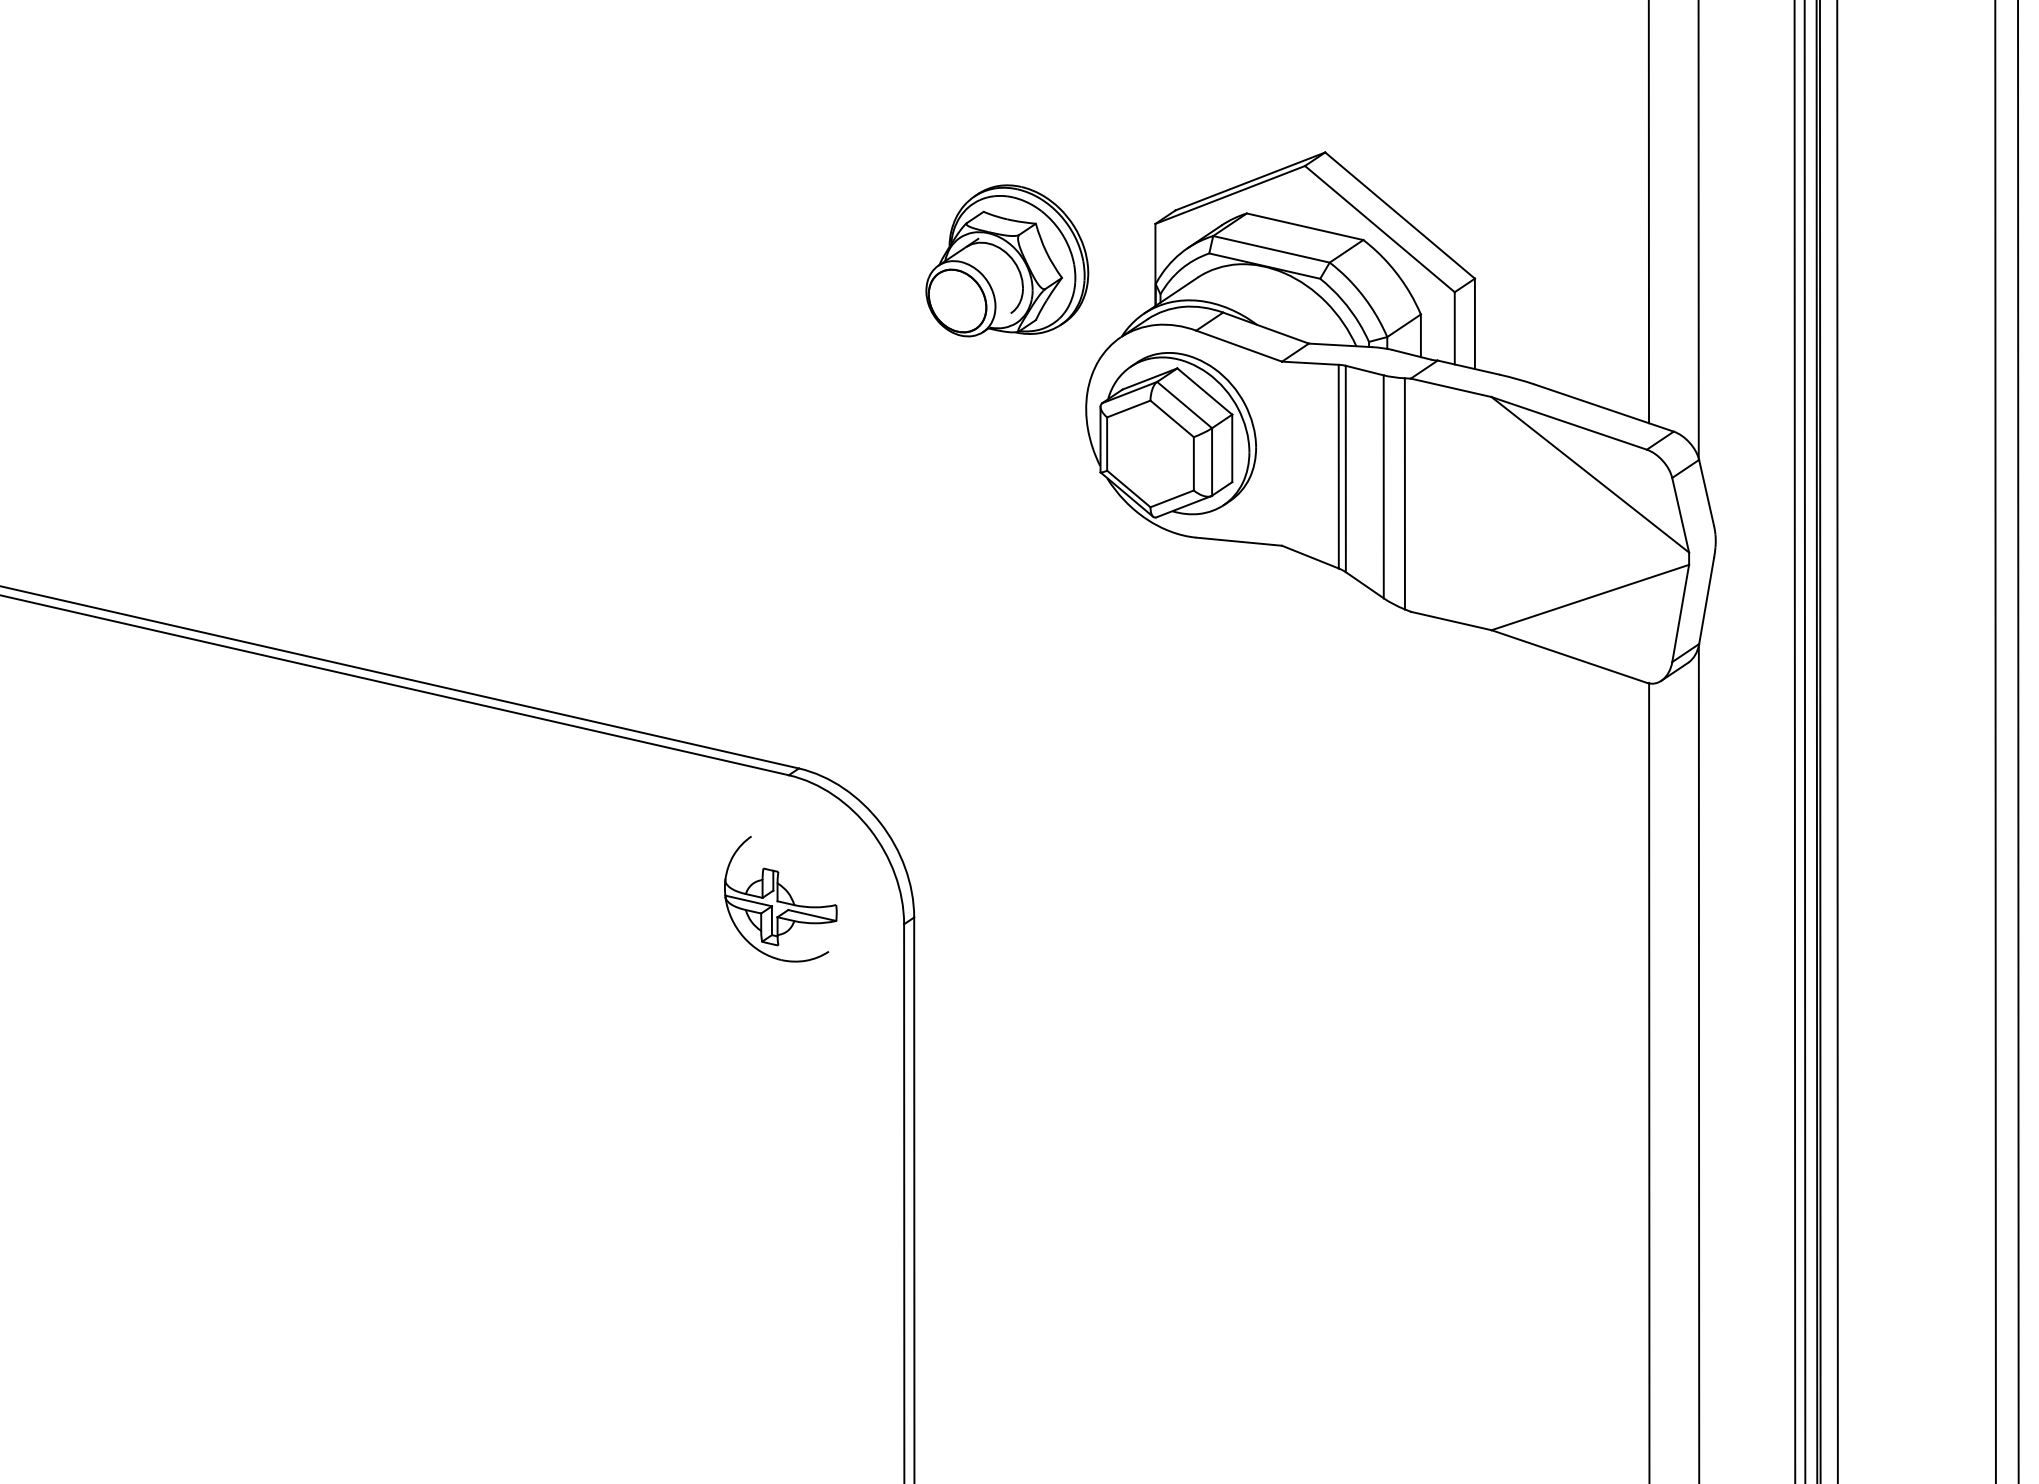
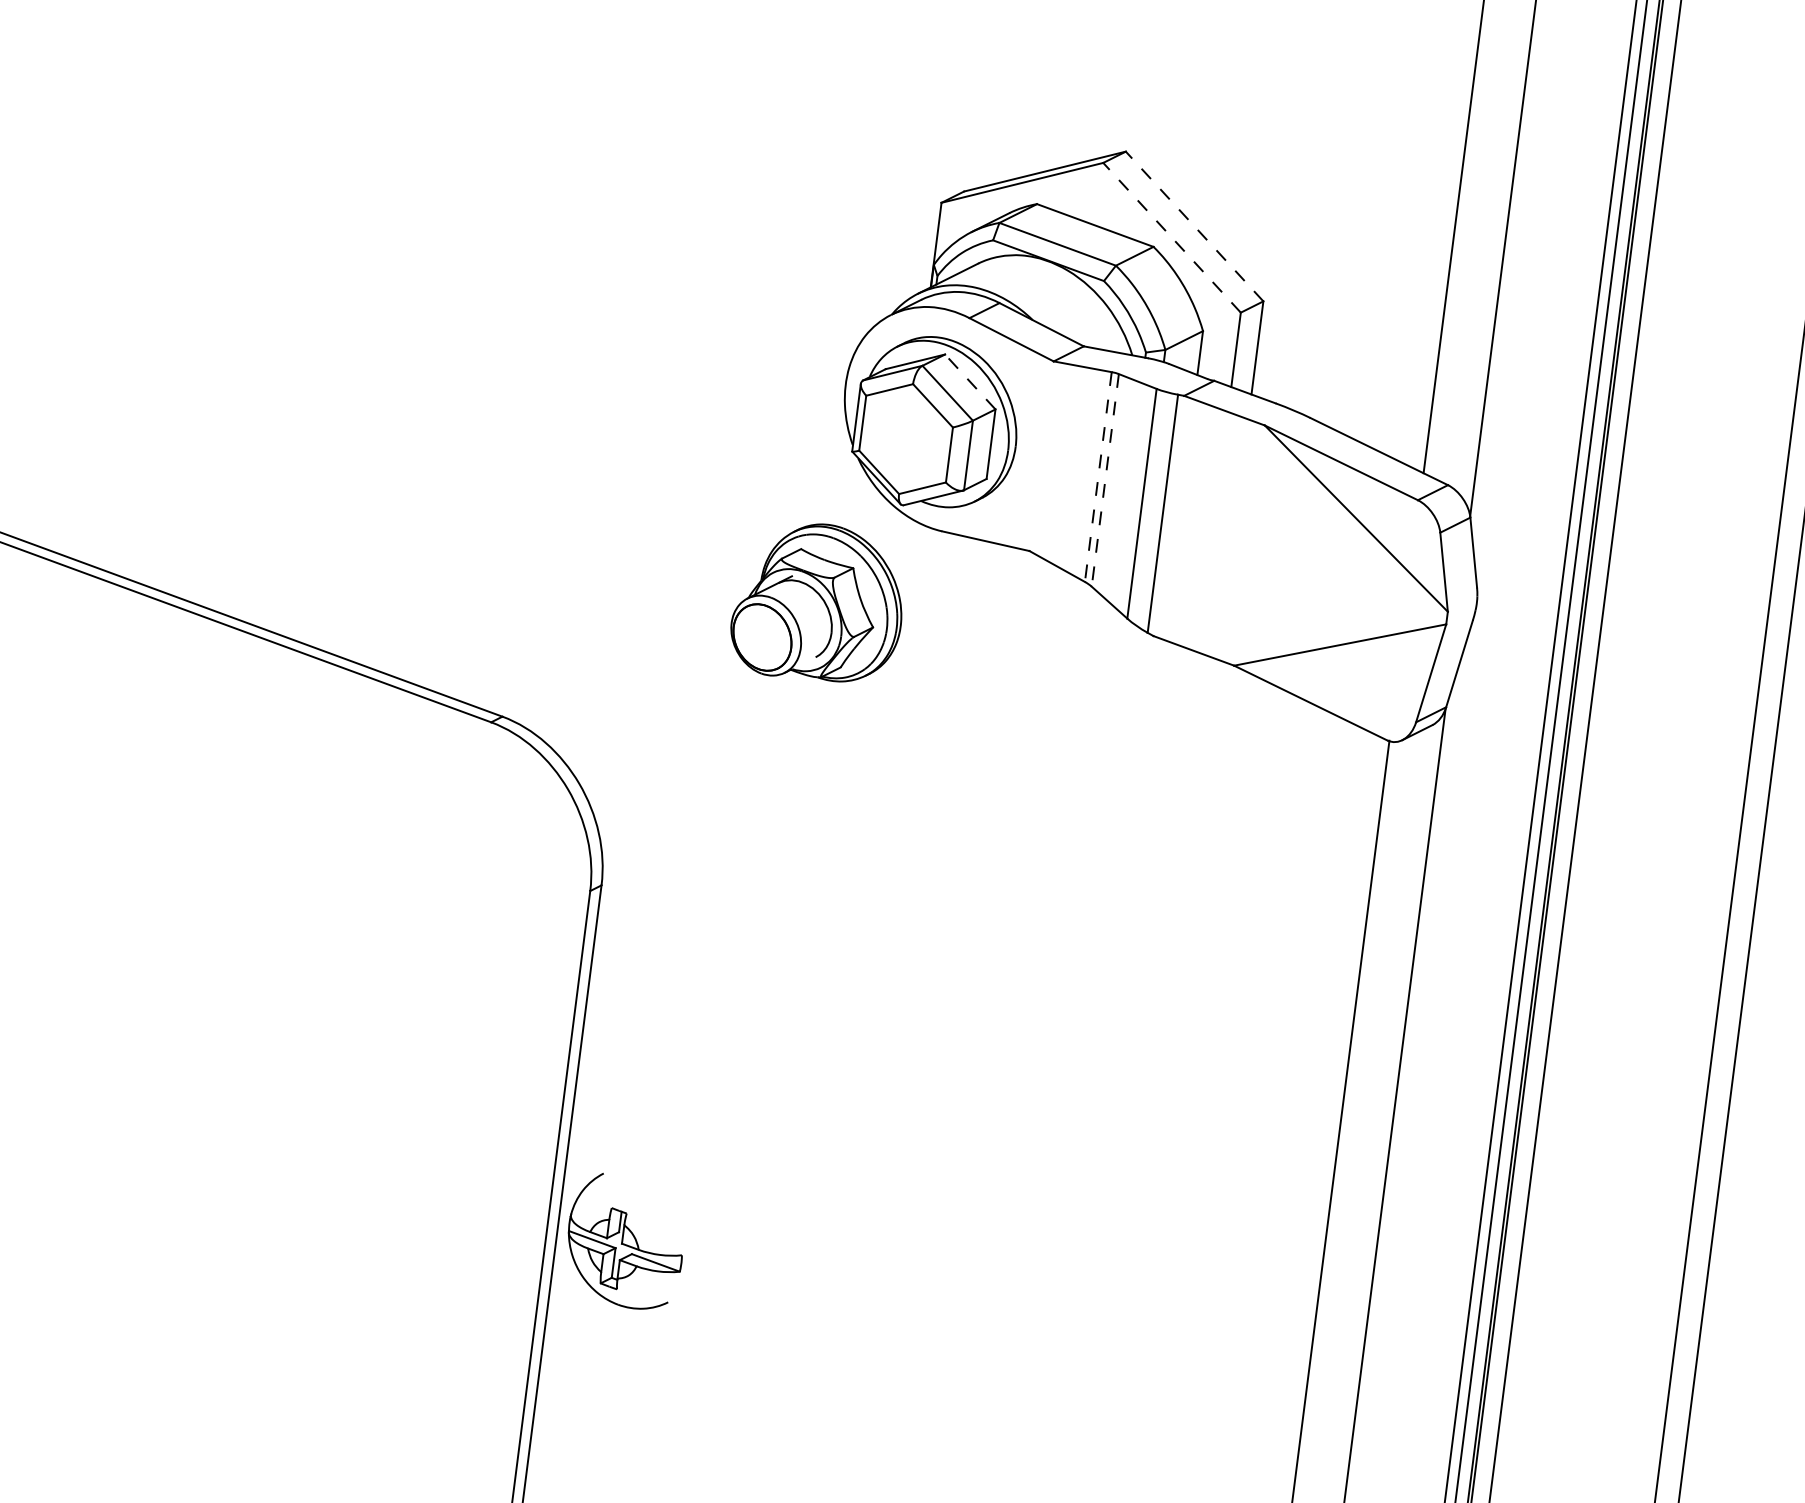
line: (1400, 215) -> (1195, 226), solid -> dashed
line: (1379, 229) -> (1171, 238), solid -> dashed
part: (1007, 260) -> (819, 602), moved
line: (1204, 391) -> (969, 381), solid -> dashed
line: (1338, 466) -> (1098, 476), solid -> dashed
line: (1345, 469) -> (1104, 480), solid -> dashed
part: (780, 899) -> (625, 1242), moved

